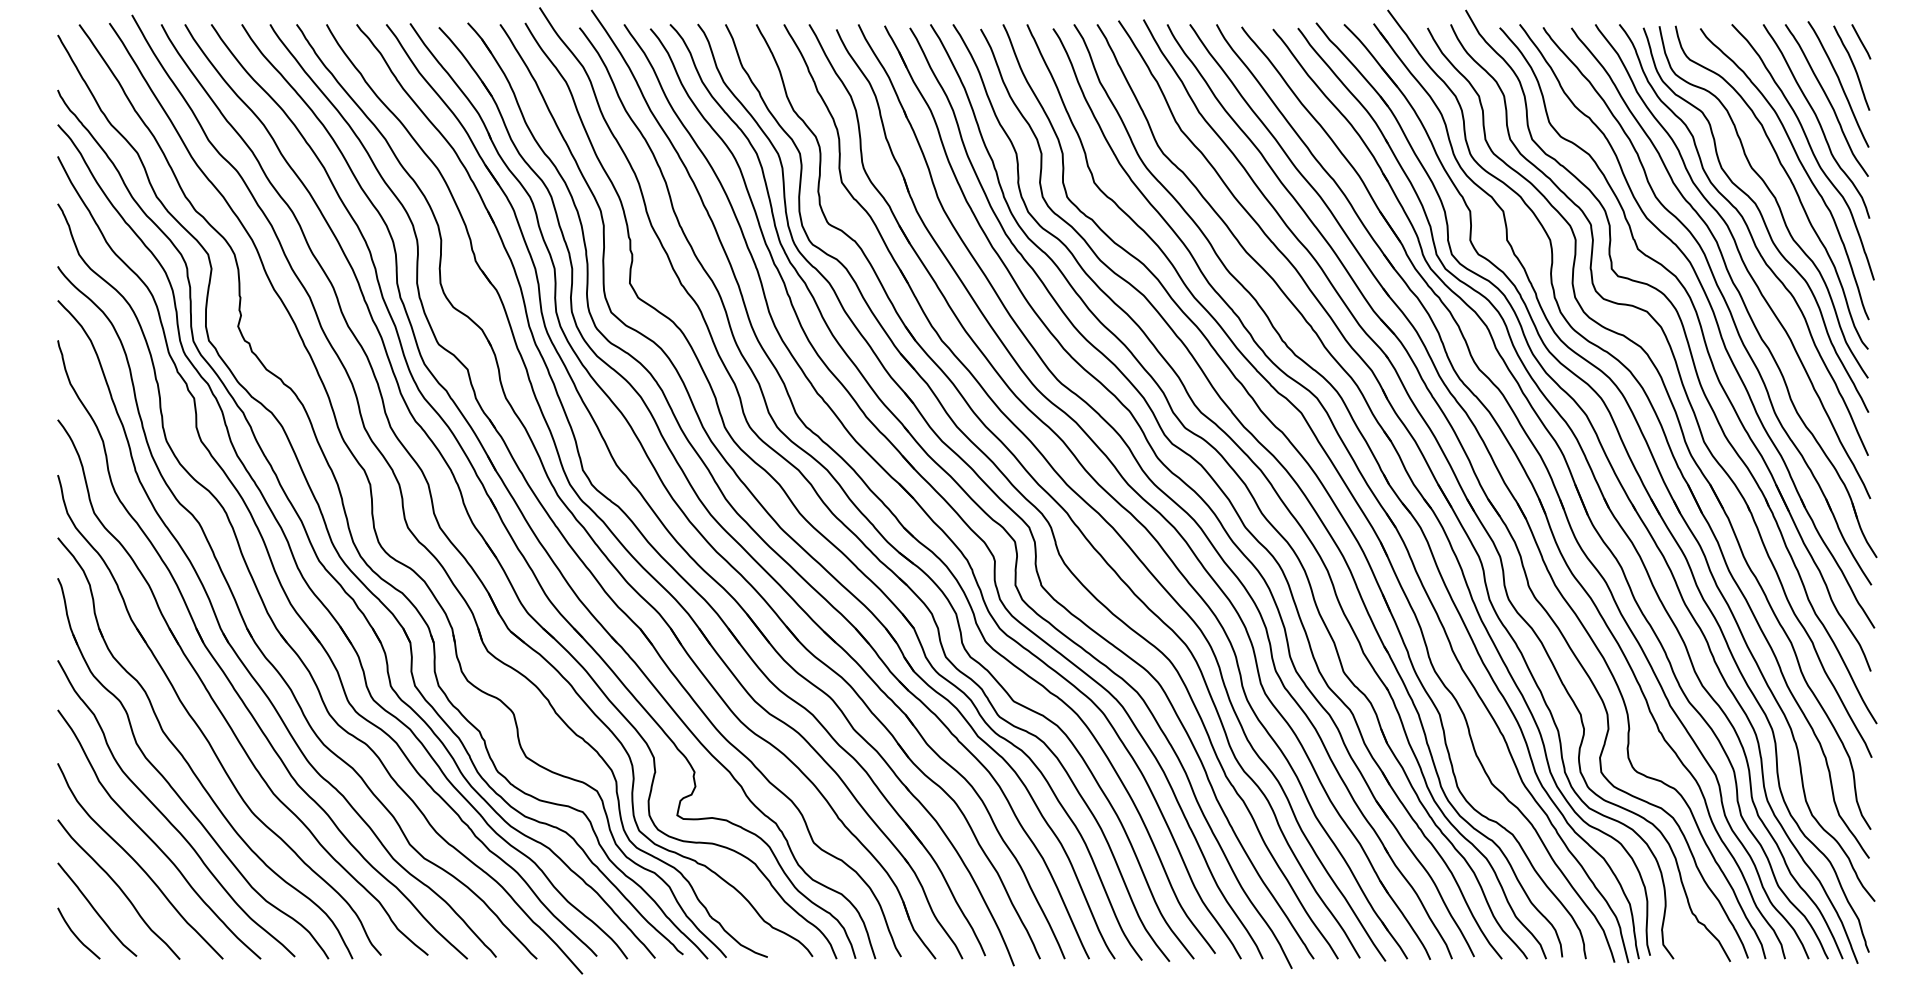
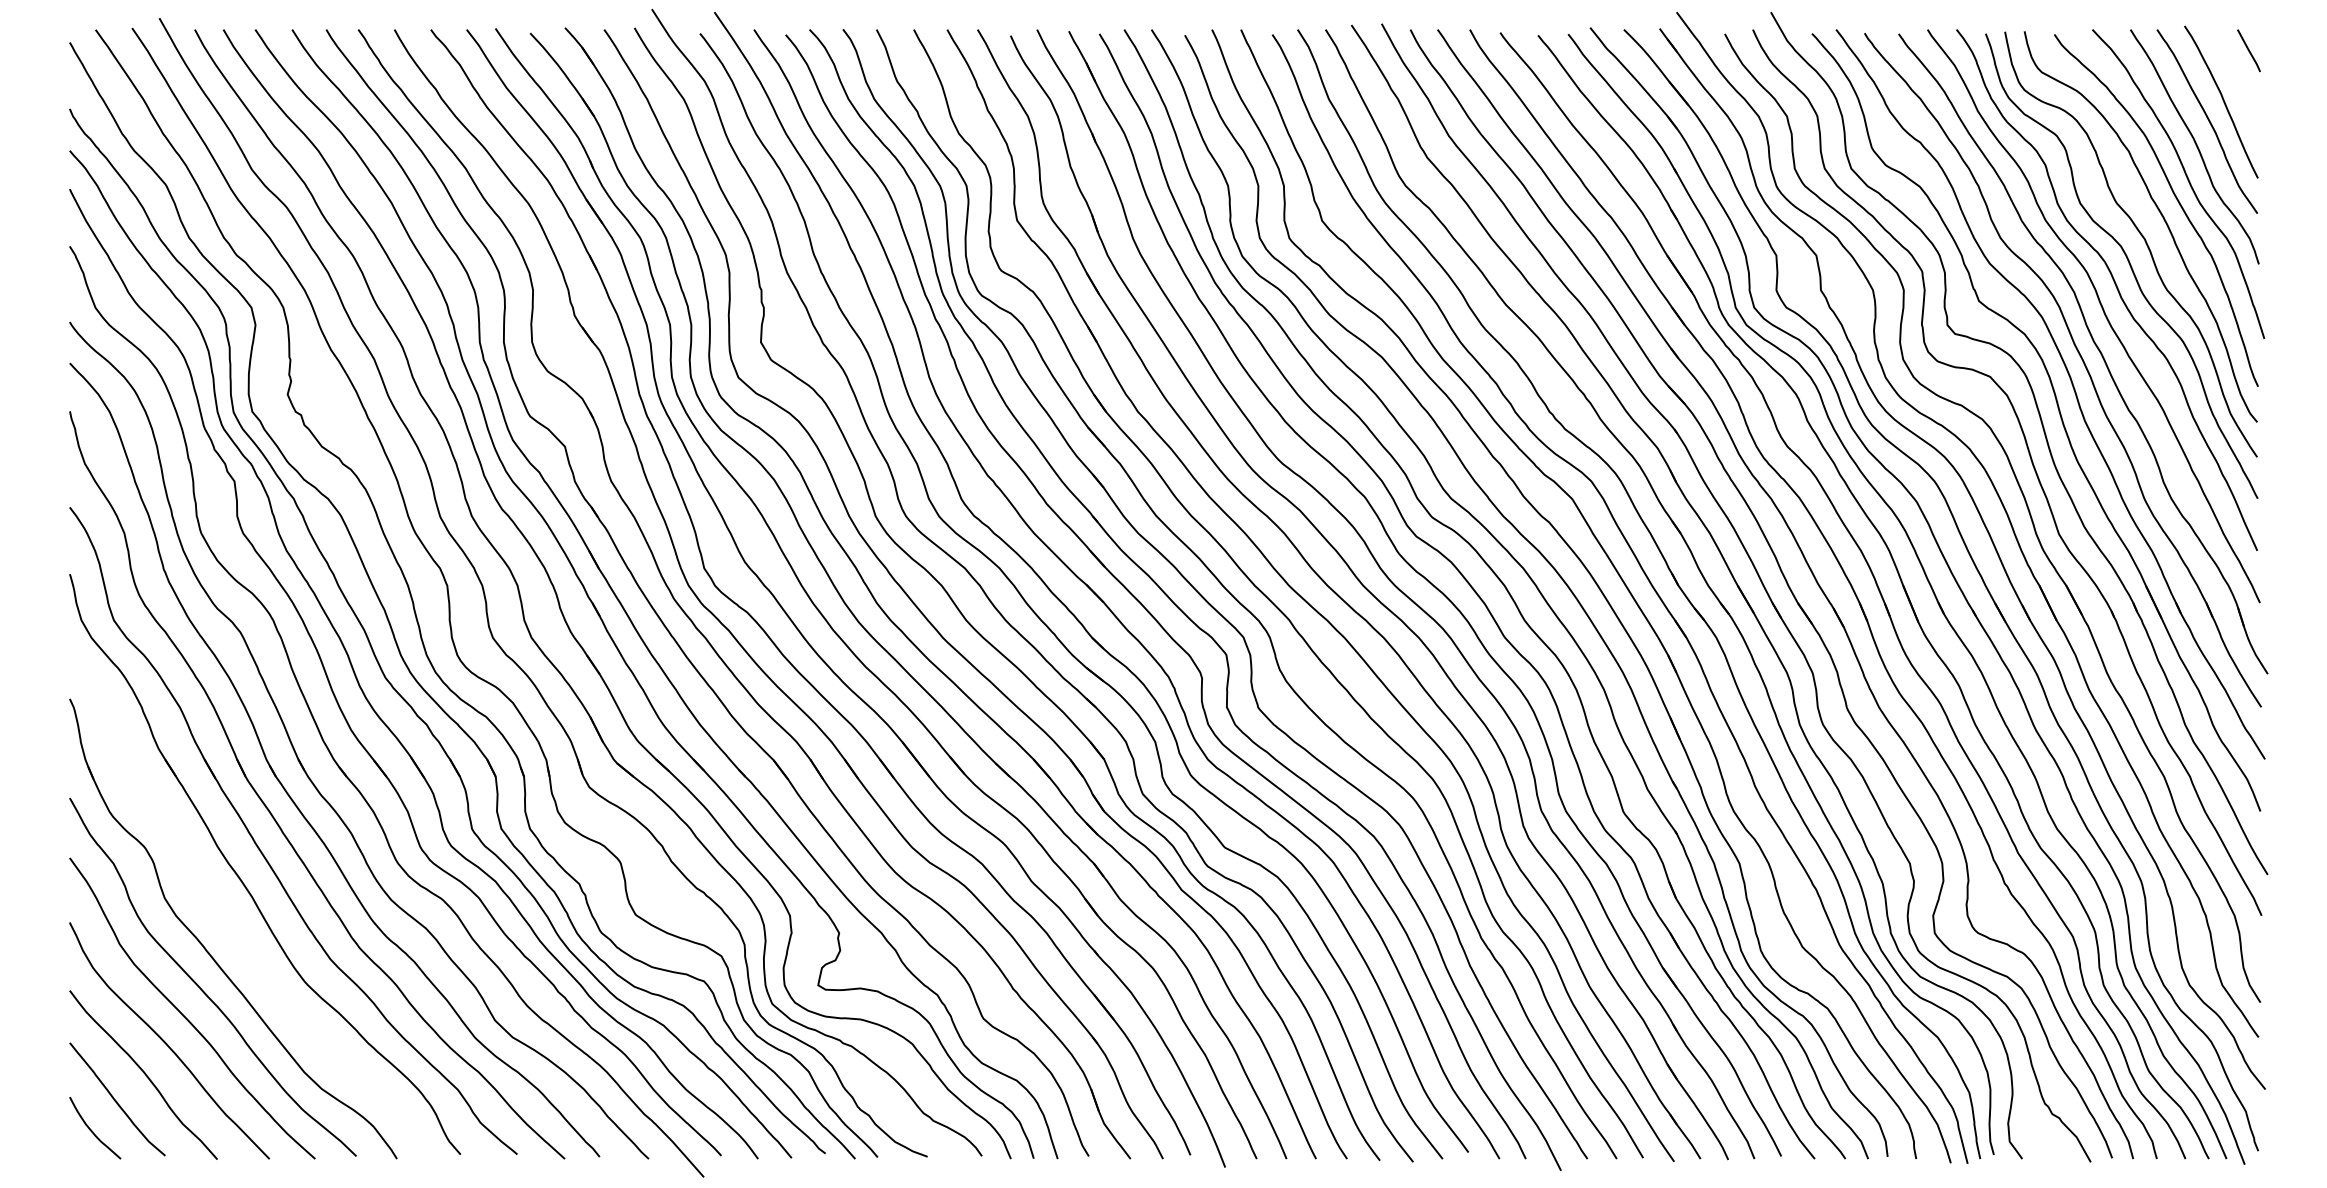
curve: (1853, 67) -> (2239, 81), removed
part: (188, 762) -> (227, 921), removed

